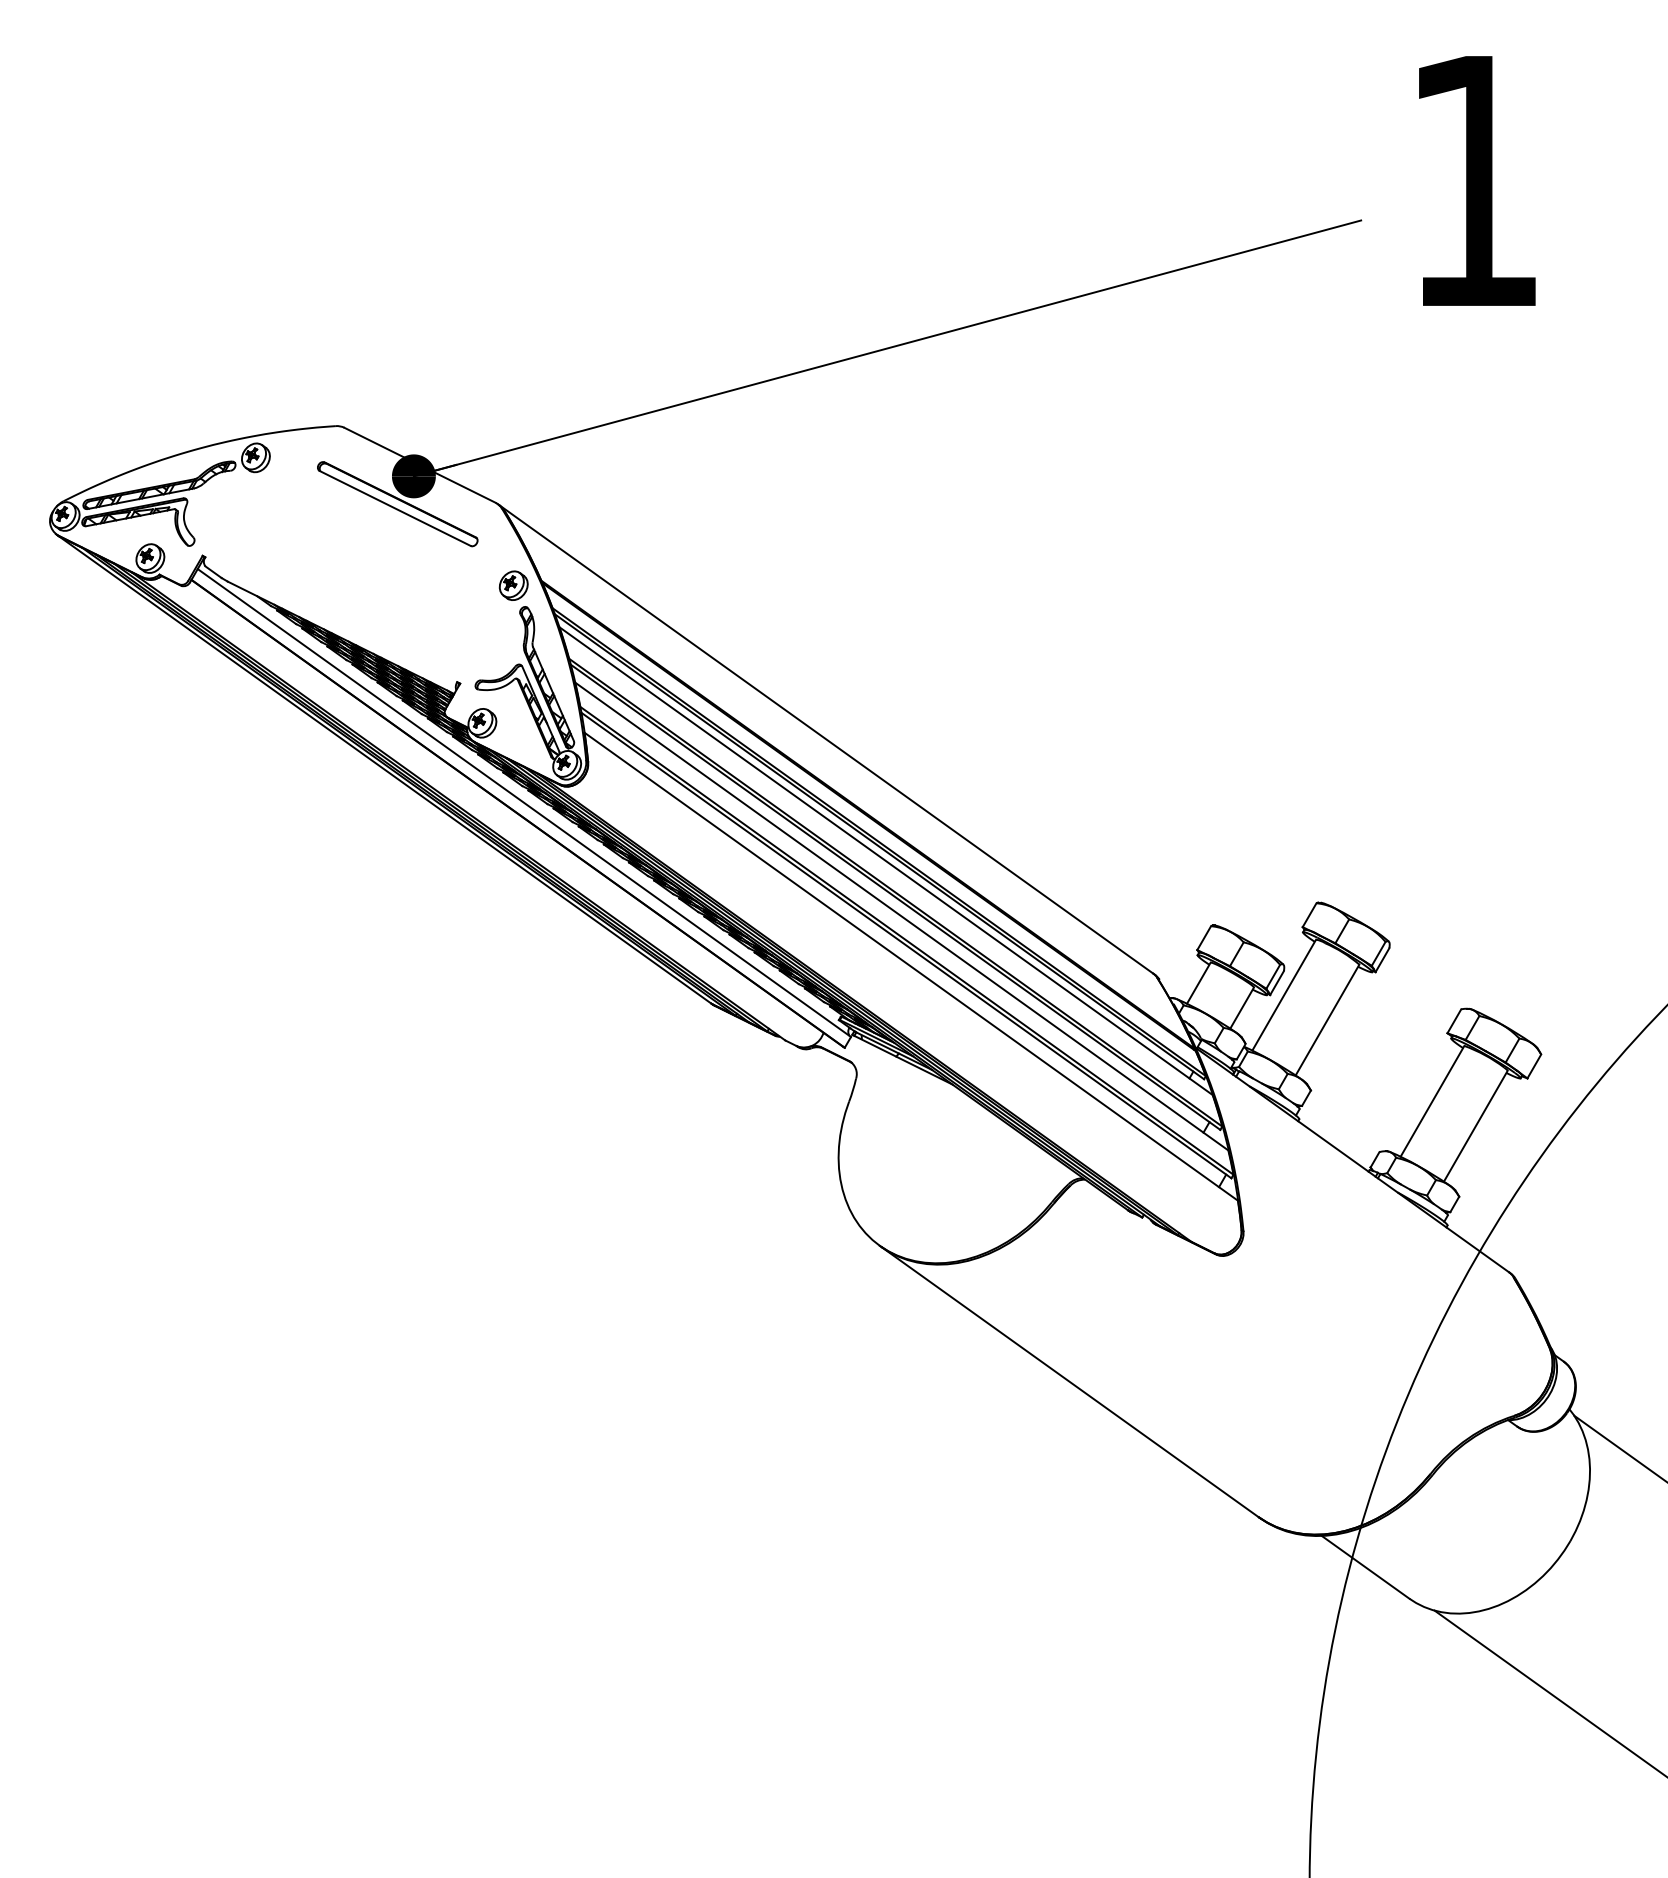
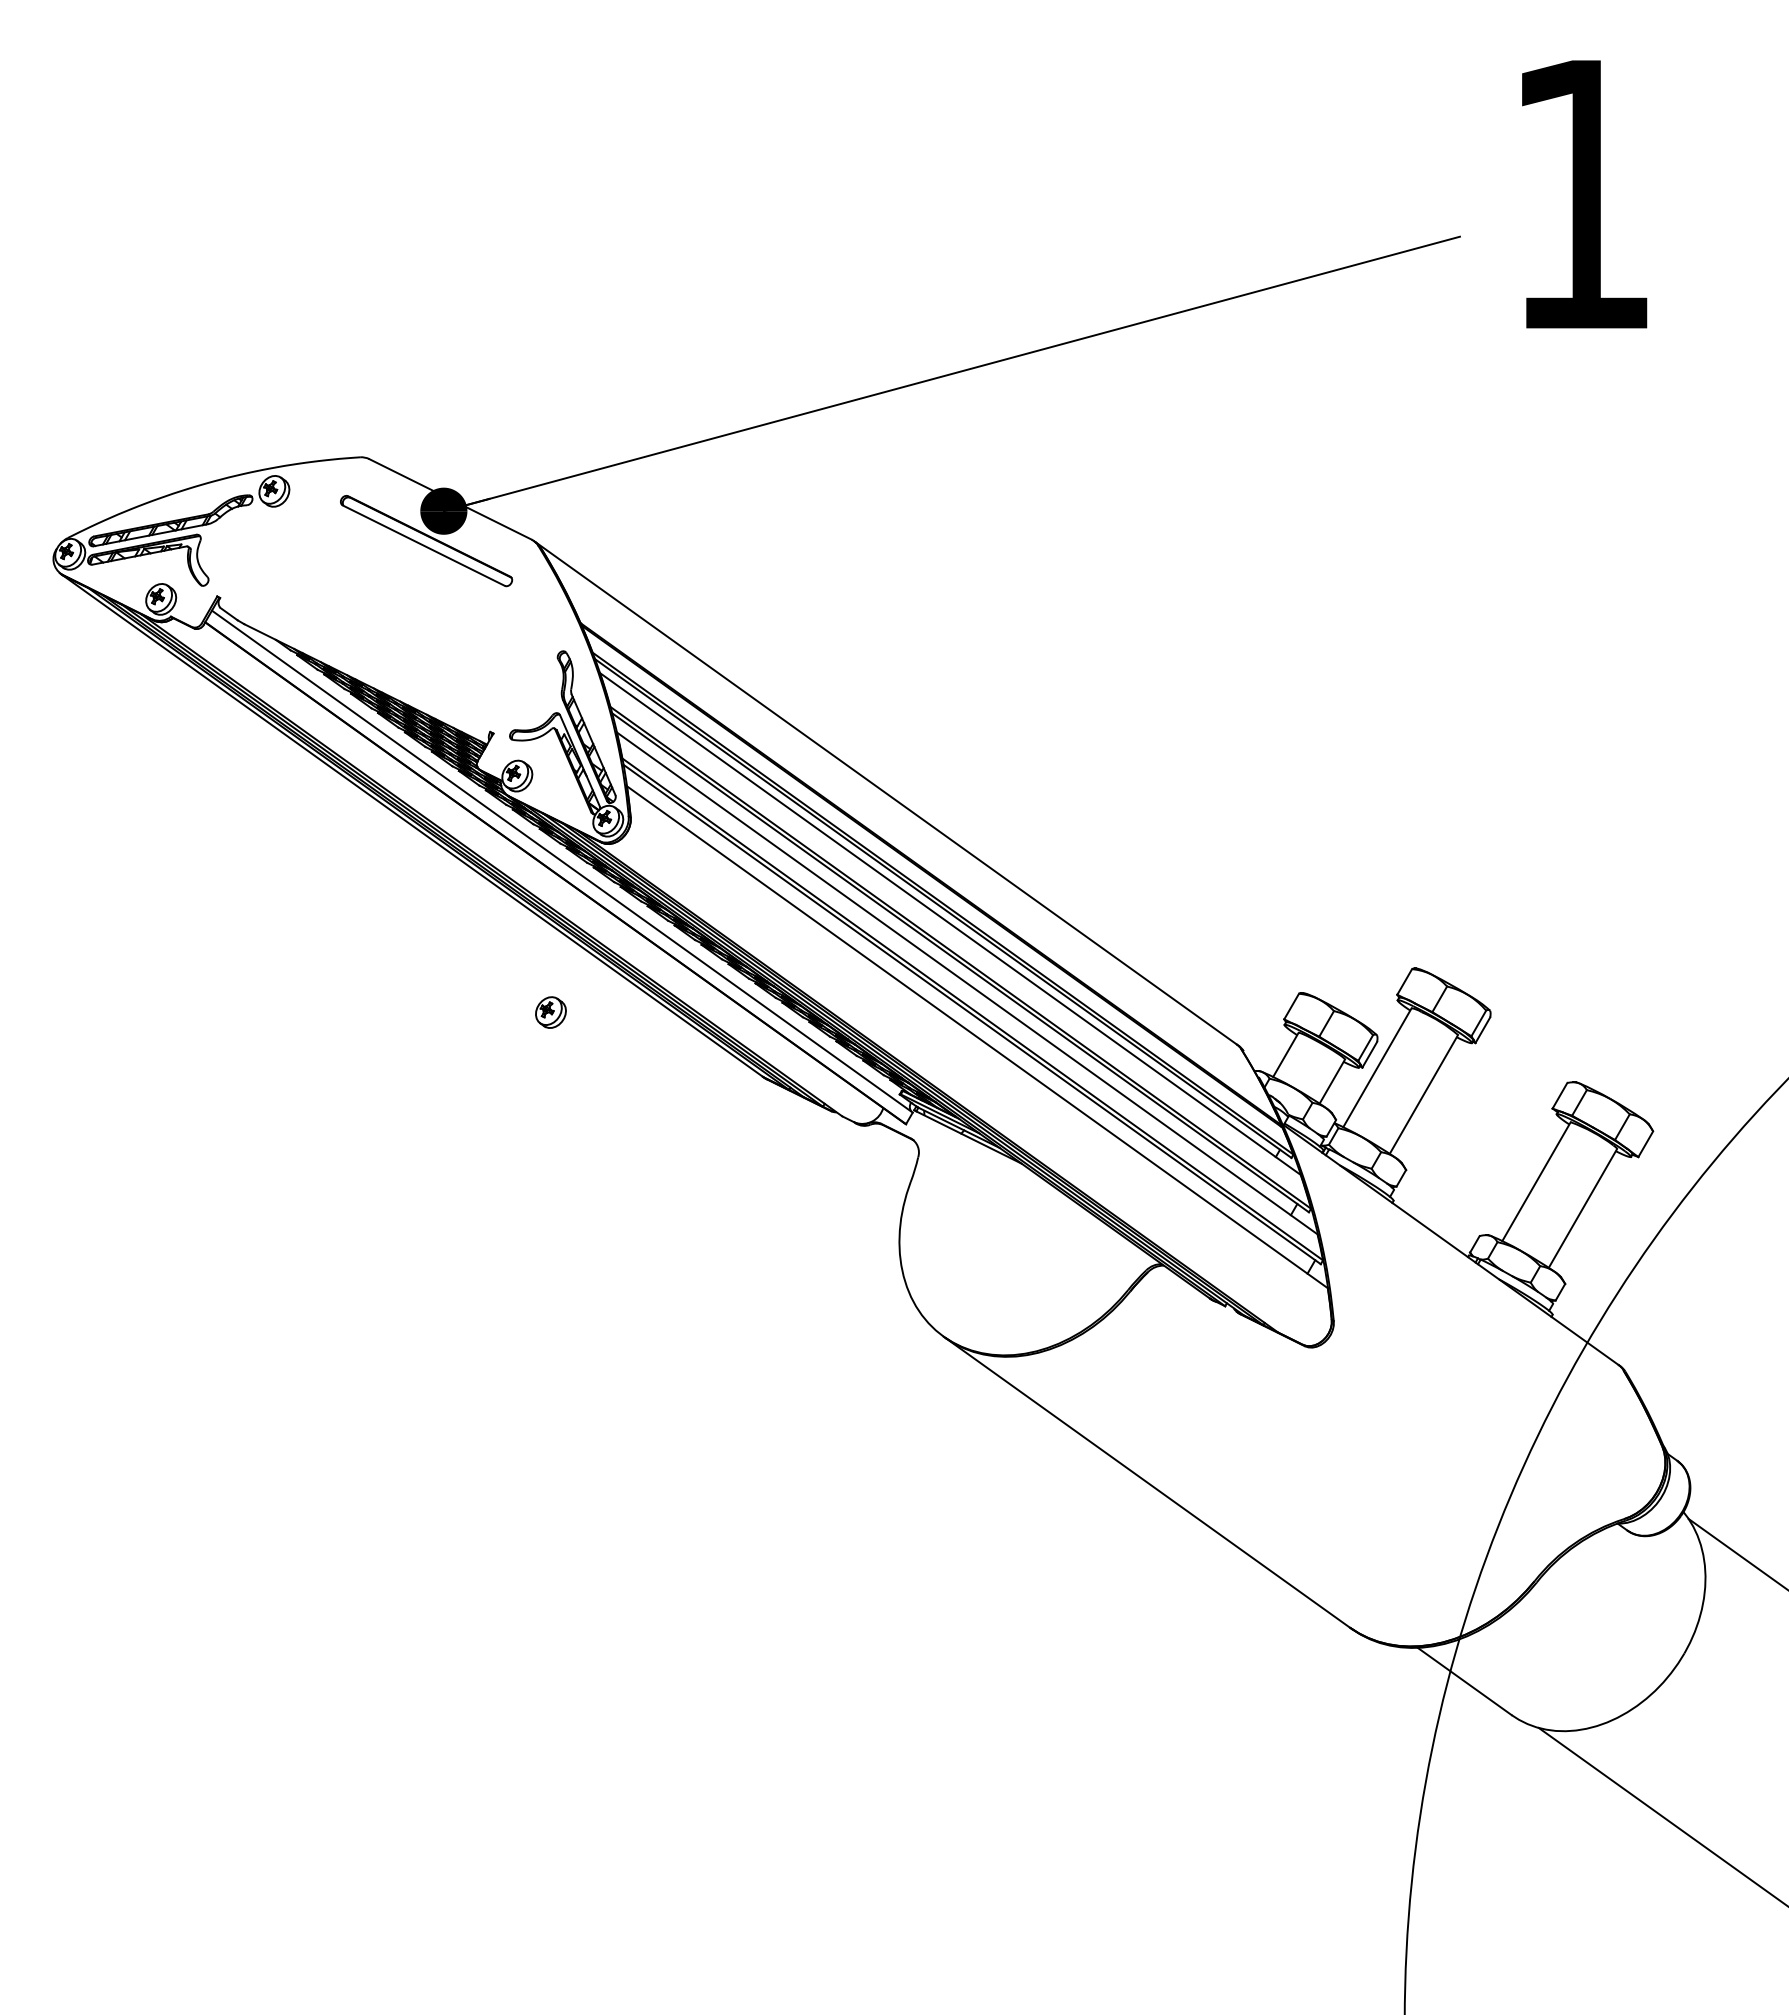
part: (513, 585) -> (550, 1012), moved

